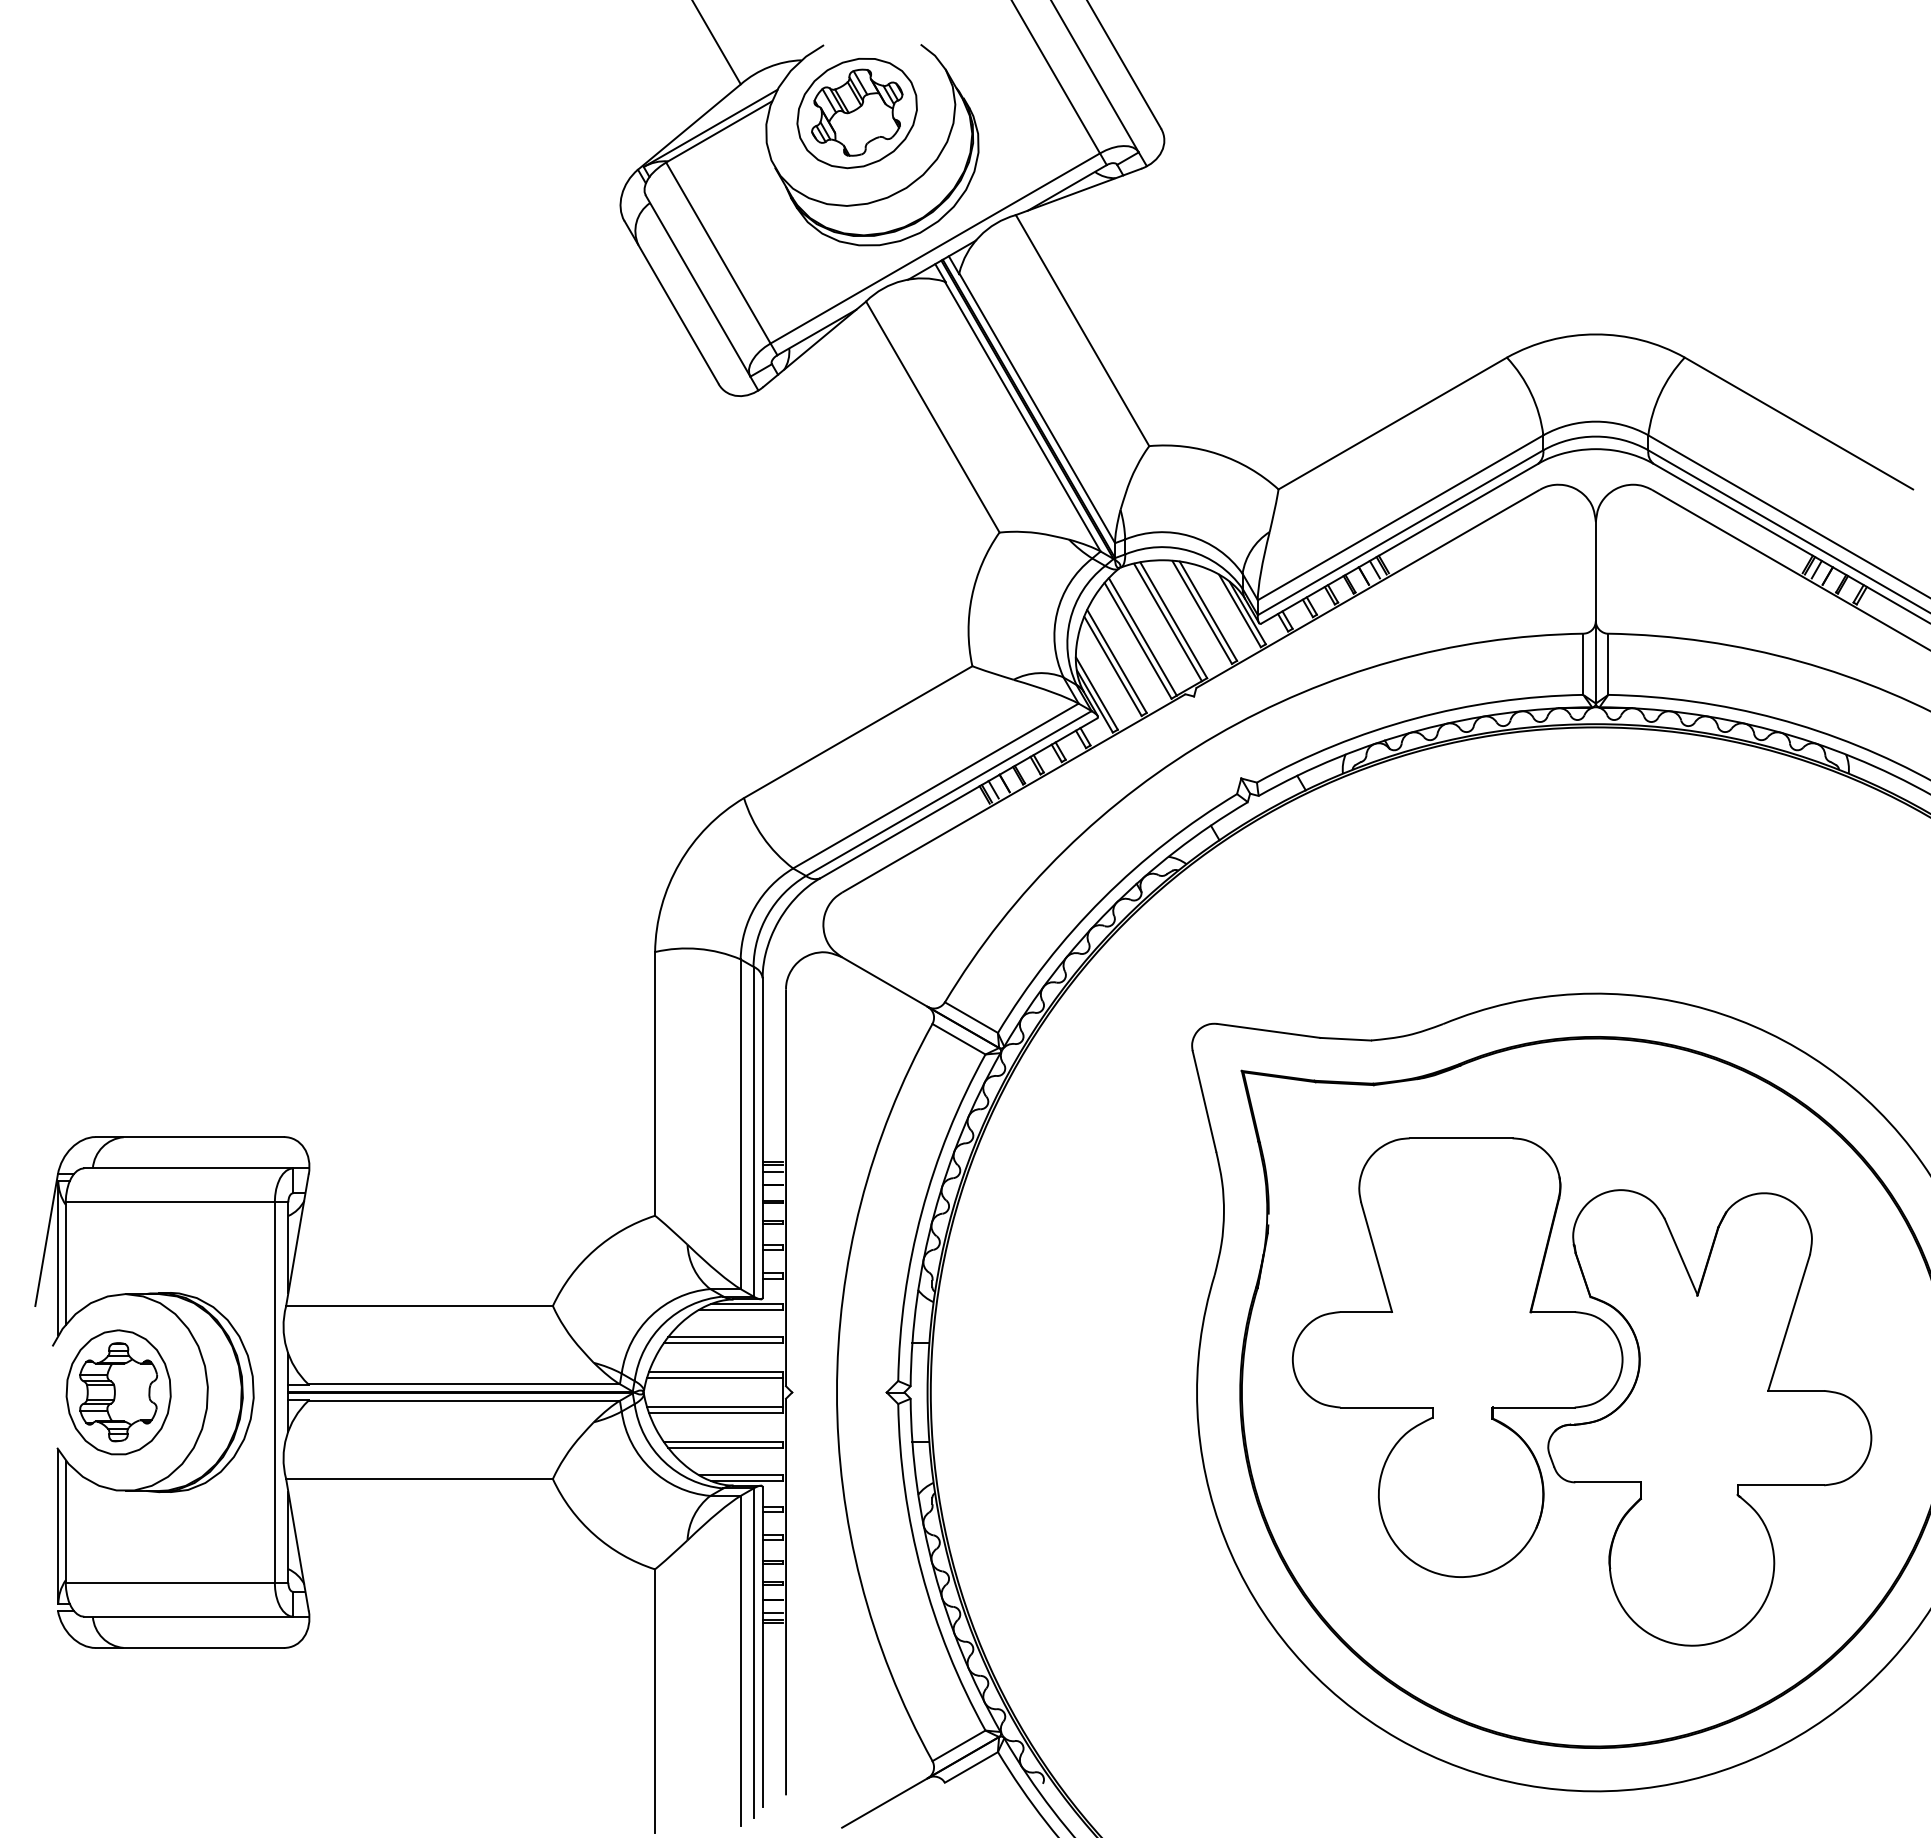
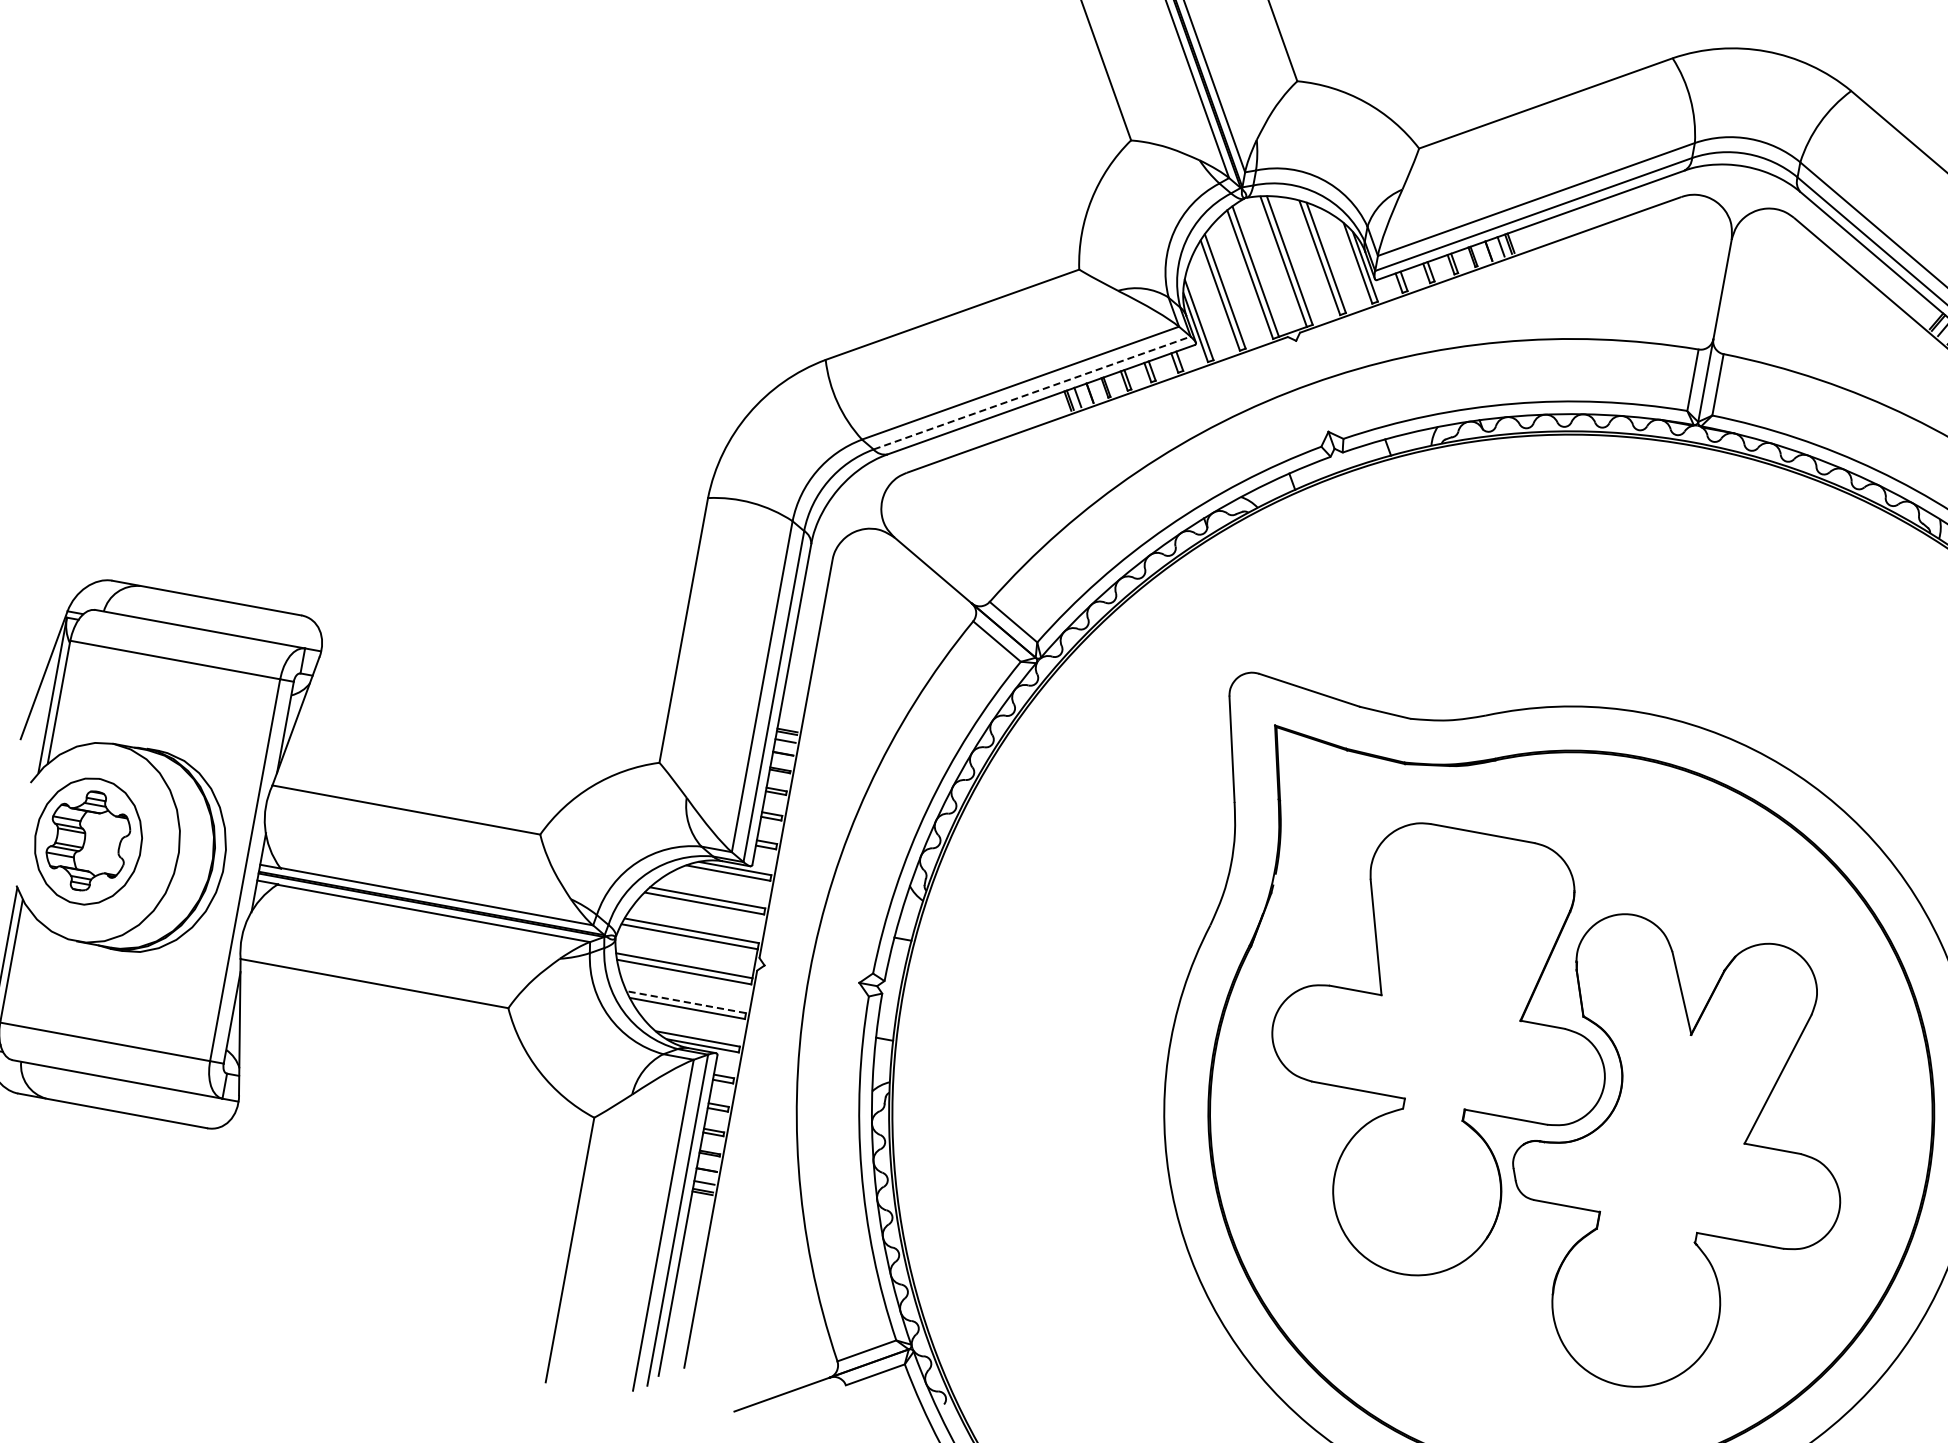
line: (948, 793) -> (1031, 392), solid -> dashed
line: (722, 1441) -> (685, 1001), solid -> dashed

